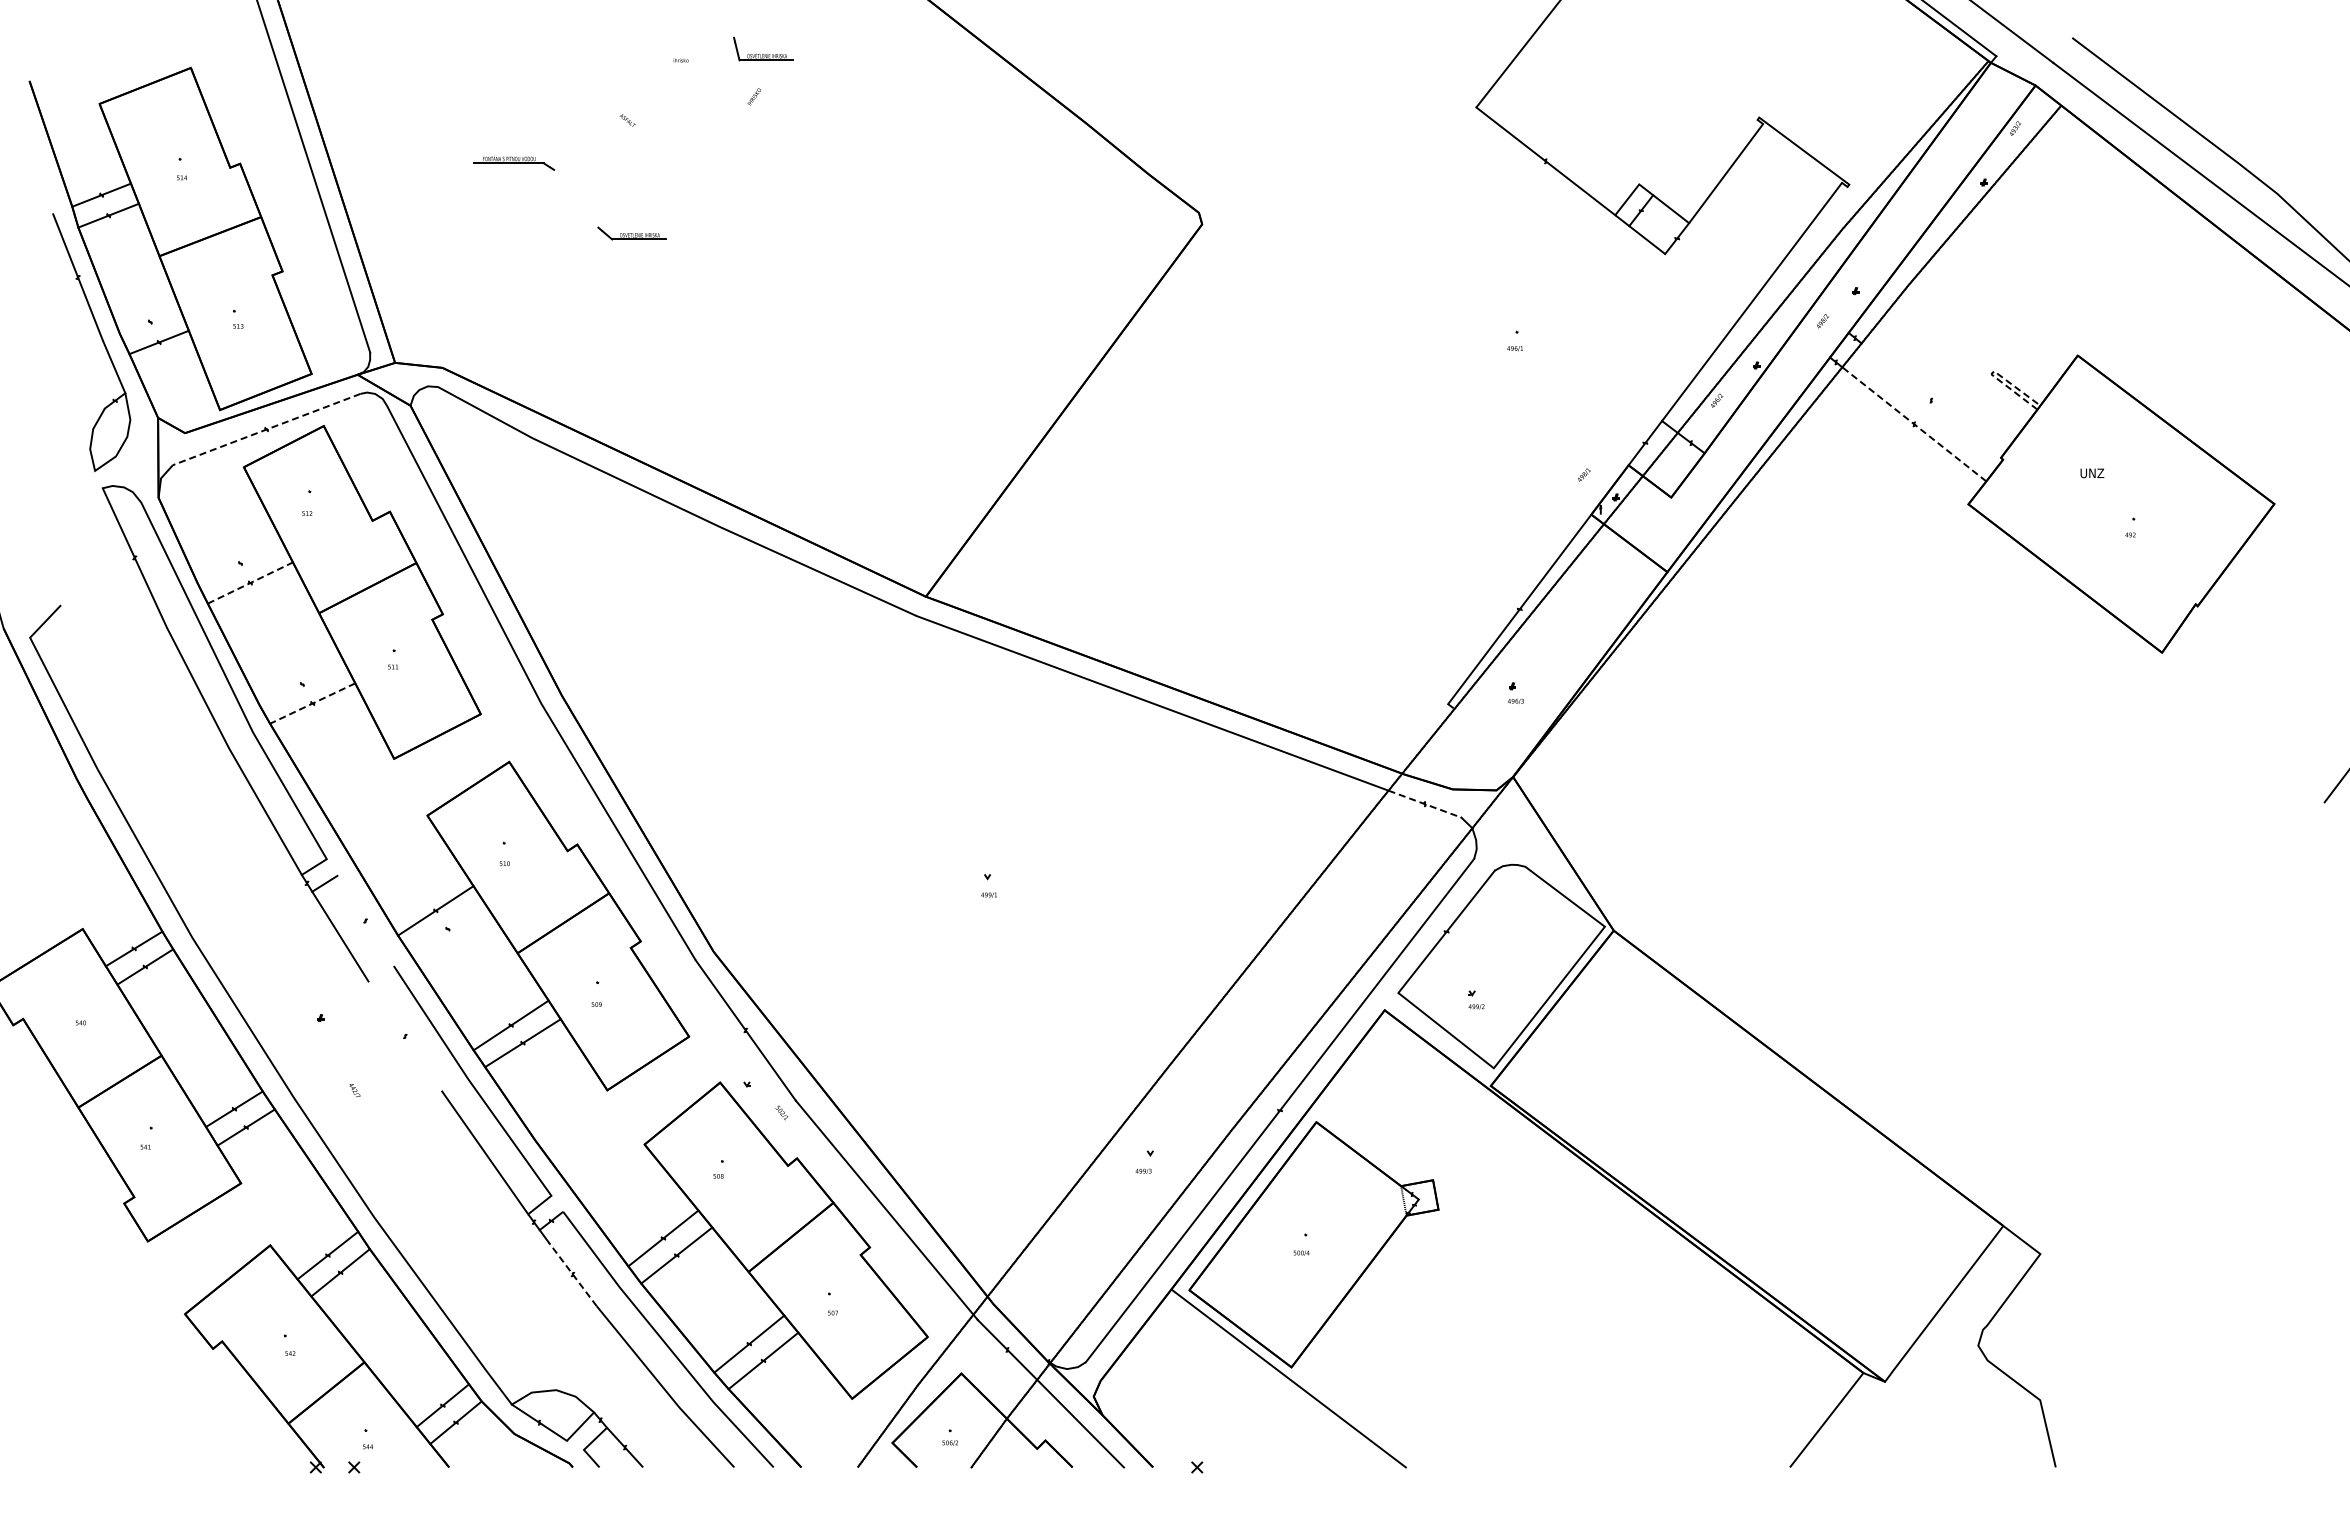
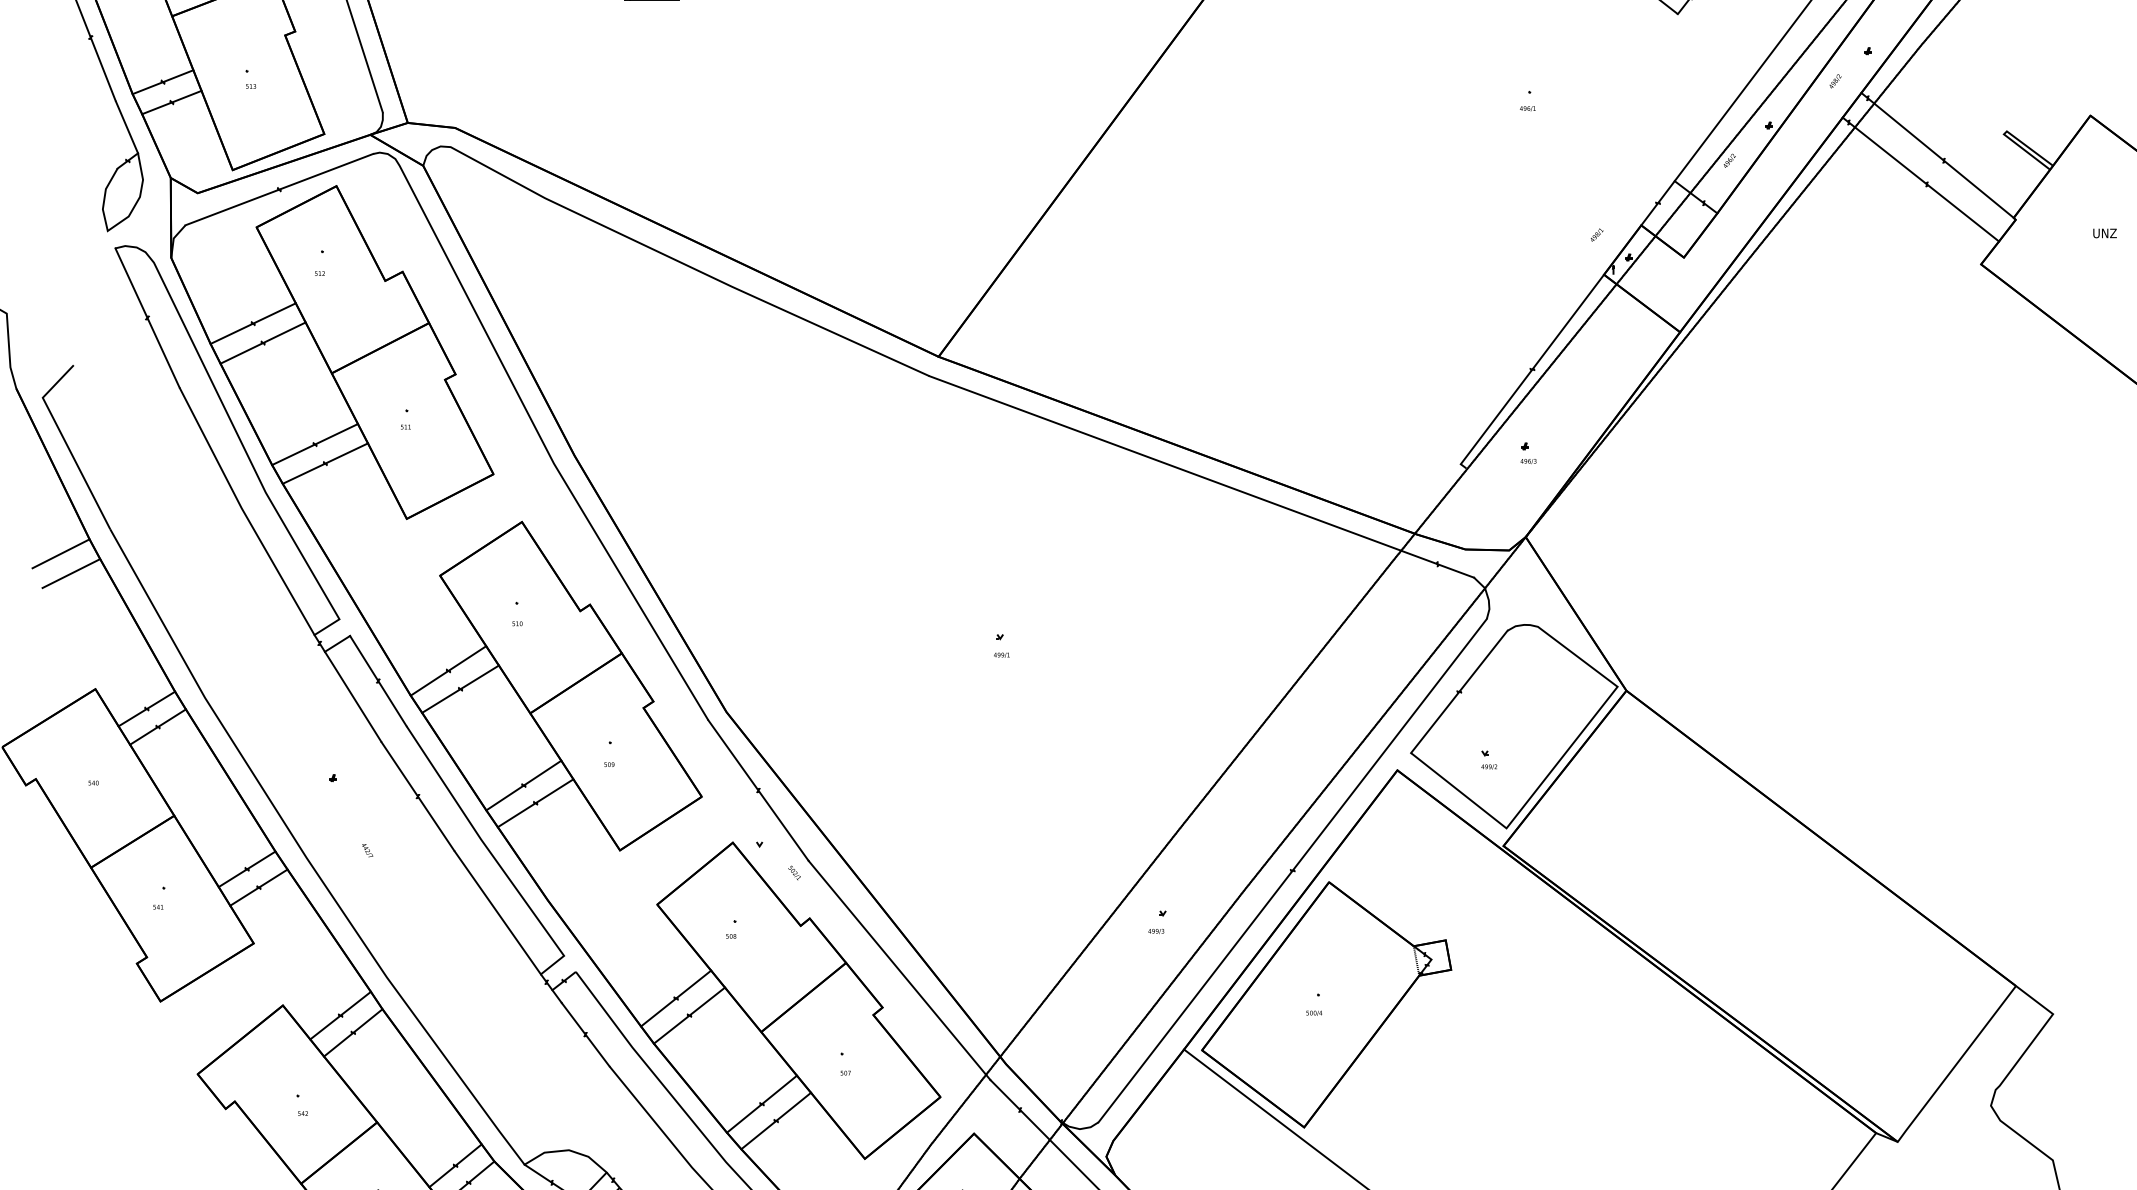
line: (149, 322) -> (162, 82), added
line: (1992, 373) -> (2005, 133), dashed -> solid
line: (1931, 400) -> (1944, 160), added
line: (1914, 424) -> (1927, 184), dashed -> solid
line: (266, 429) -> (279, 189), dashed -> solid
line: (240, 563) -> (253, 323), added
line: (250, 582) -> (263, 342), dashed -> solid
line: (302, 683) -> (315, 443), added
line: (312, 703) -> (325, 463), dashed -> solid
line: (47, 793) -> (60, 553), added
line: (1424, 804) -> (1437, 564), dashed -> solid
line: (58, 813) -> (71, 573), added
line: (365, 920) -> (378, 680), added
line: (447, 928) -> (460, 688), added
line: (404, 1036) -> (417, 796), added
line: (572, 1274) -> (585, 1034), dashed -> solid

